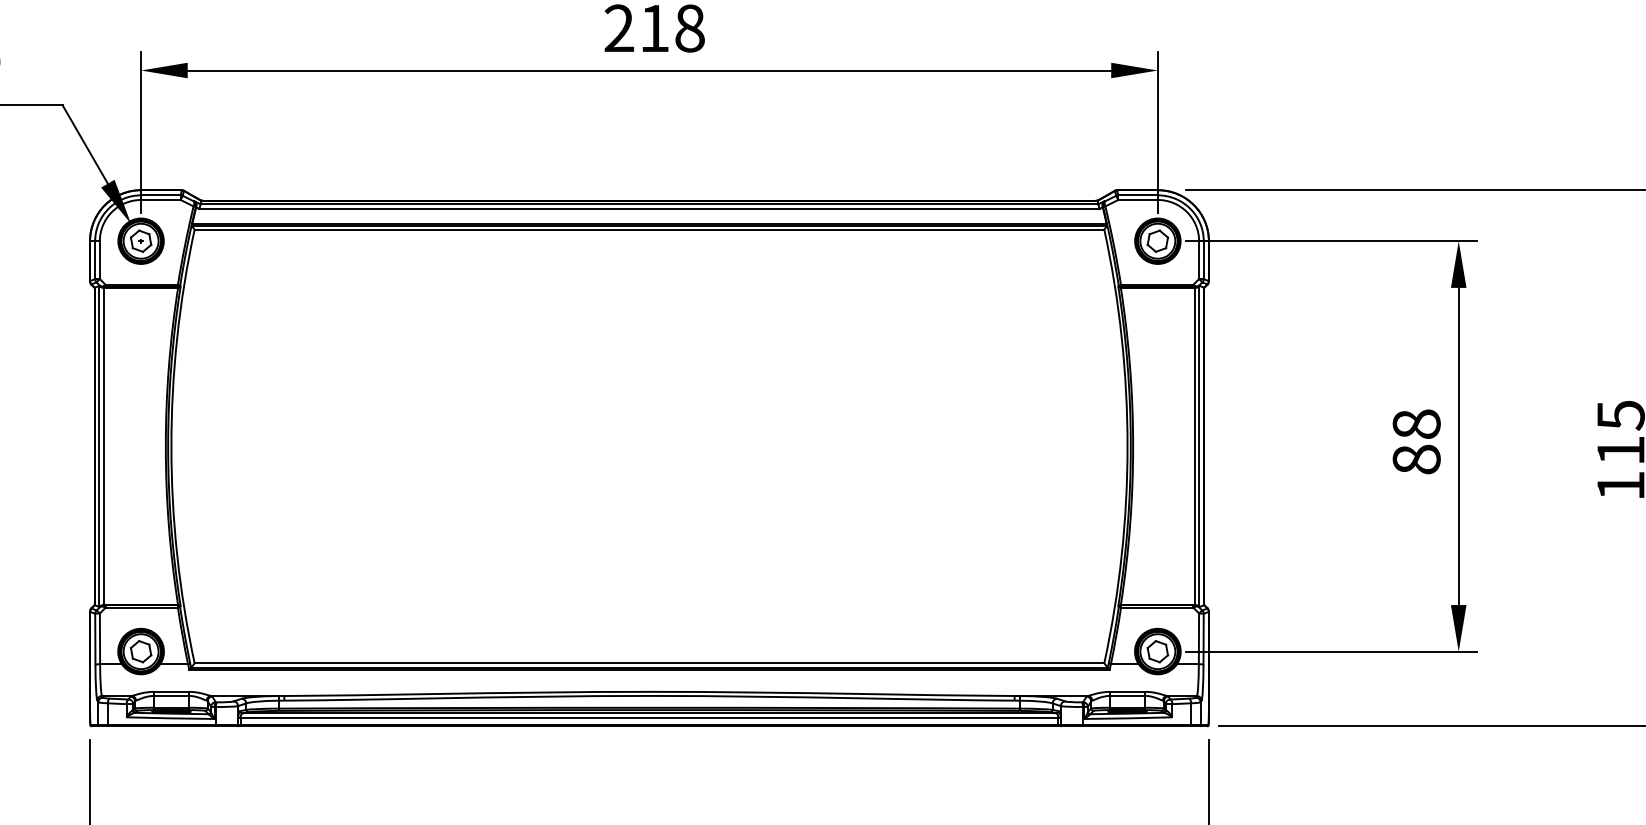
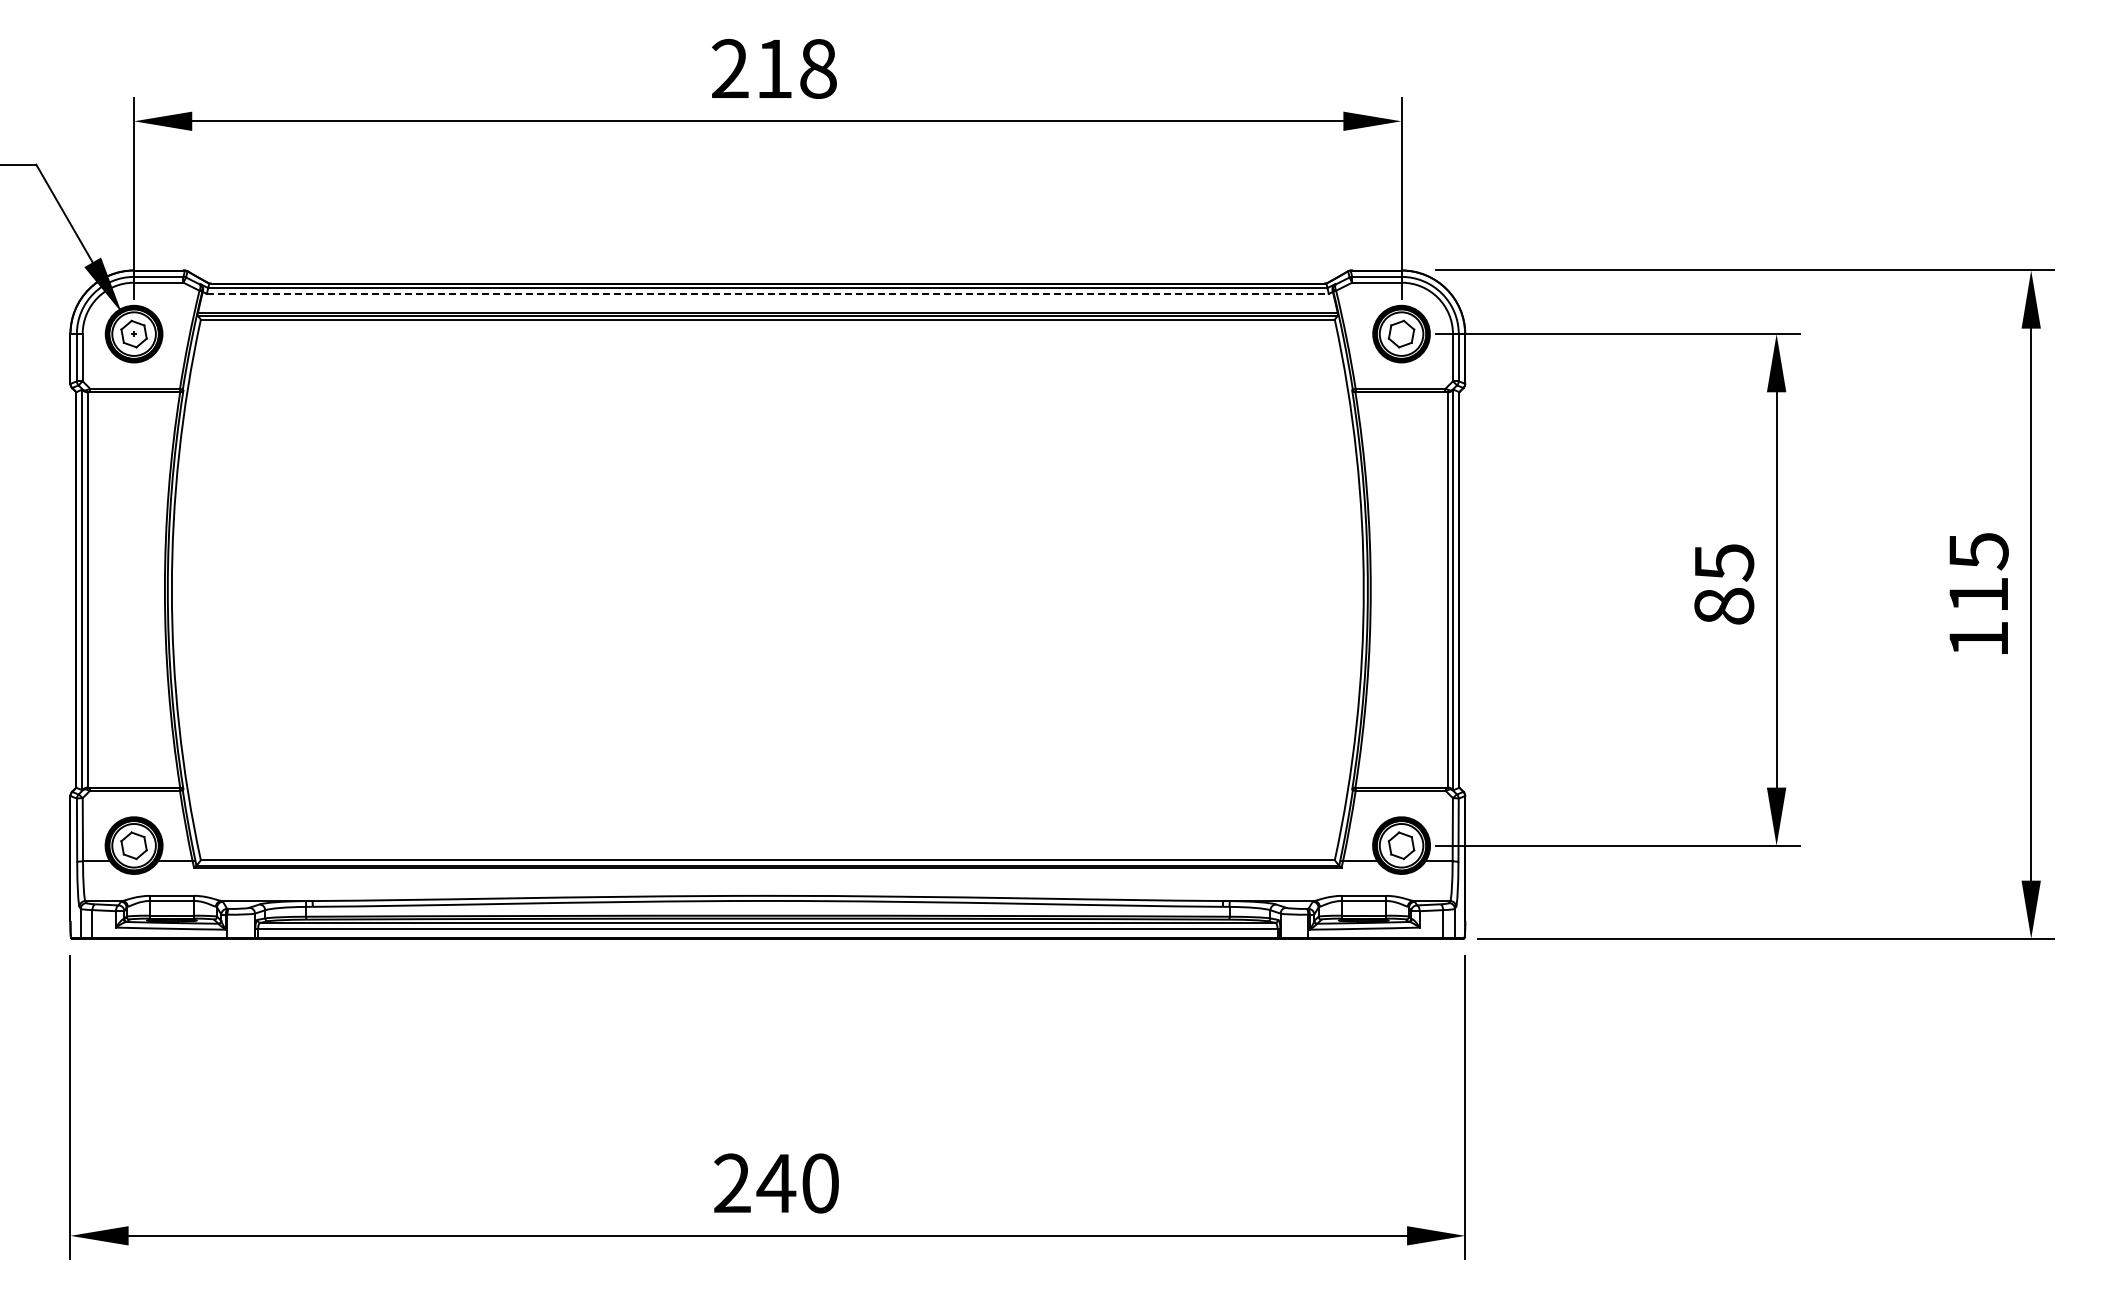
line: (649, 208) -> (767, 293), solid -> dashed
text: (1416, 424) -> (1724, 562), 88 -> 85

